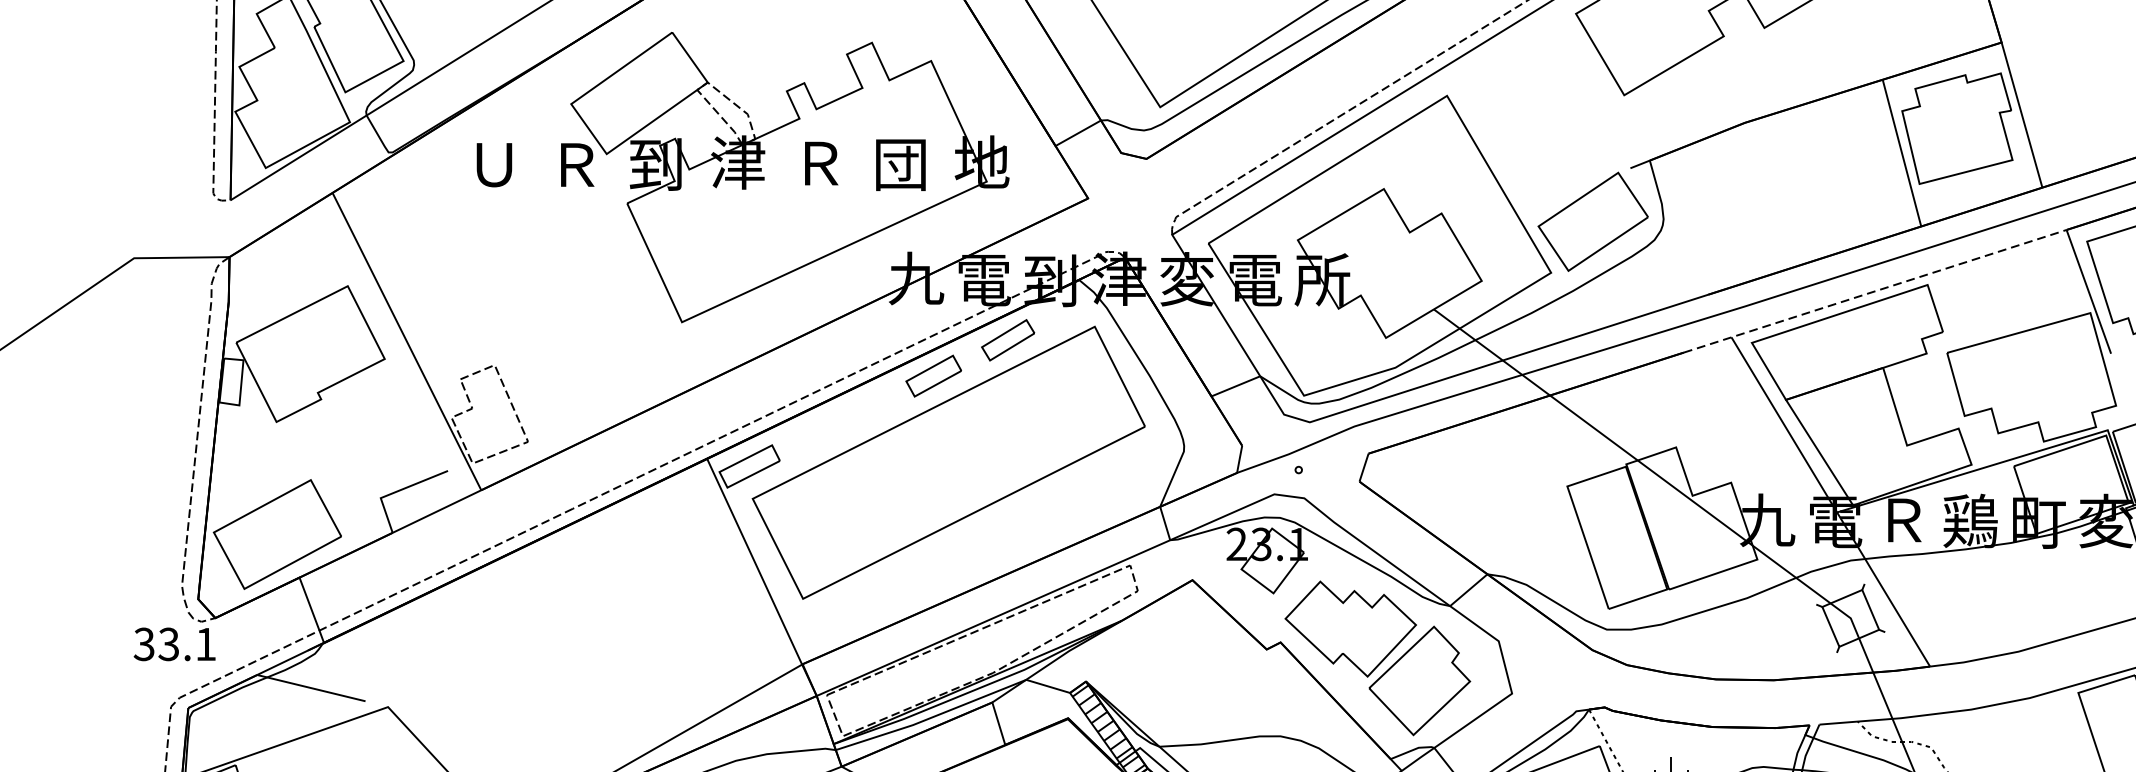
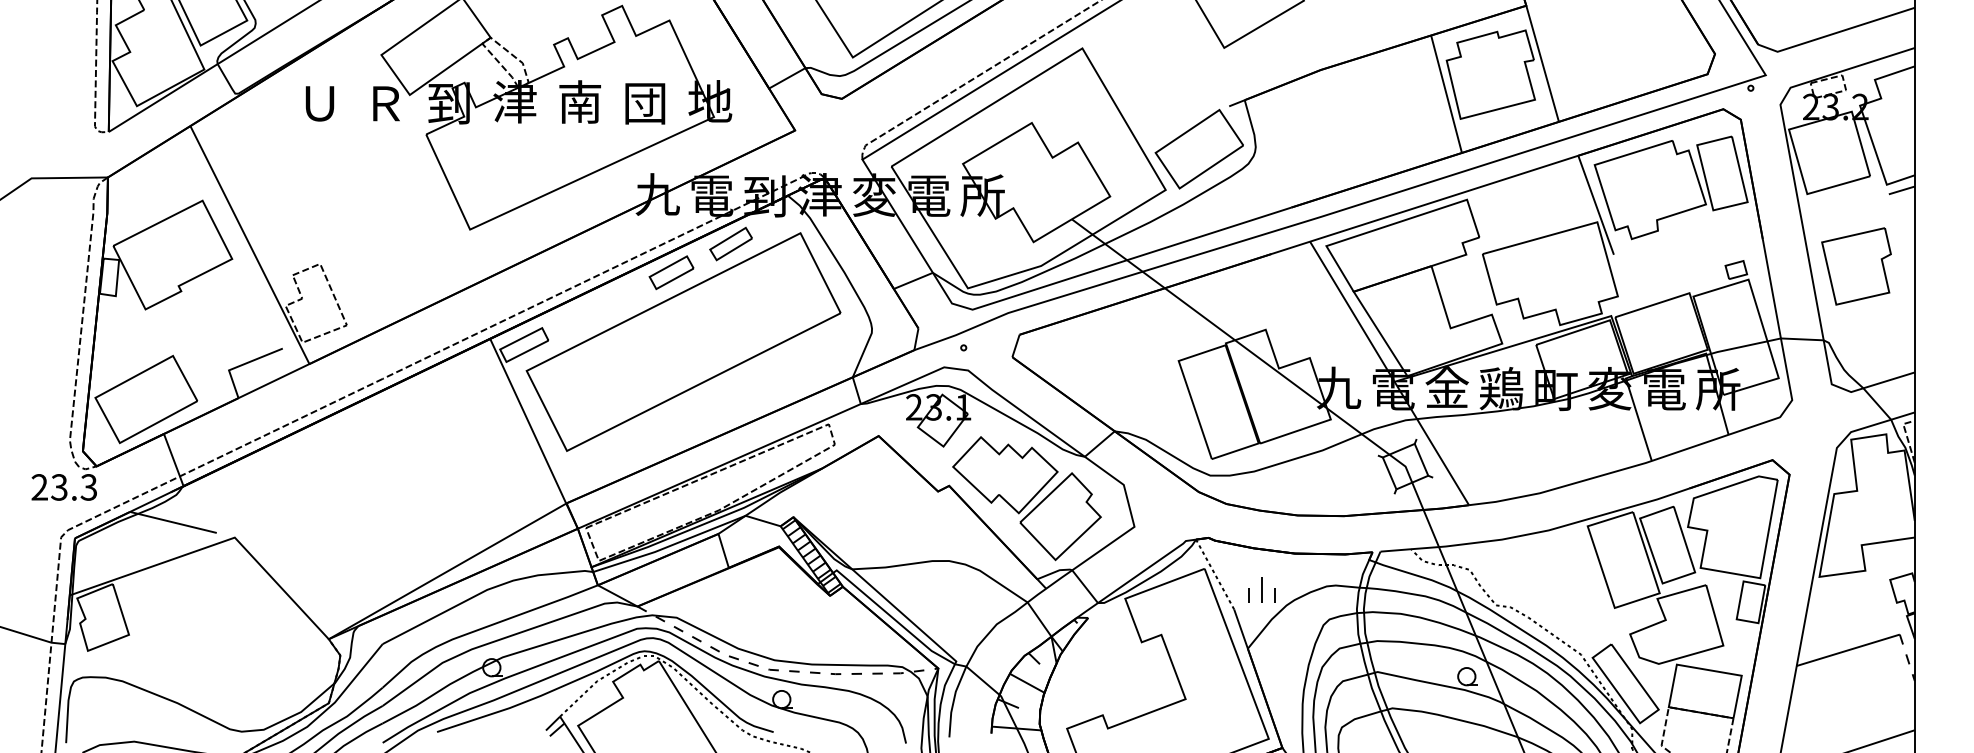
text: (818, 162) -> (579, 101), Ｒ -> 南
line: (1874, 292) -> (1424, 205), dashed -> solid
text: (1901, 518) -> (1446, 386), Ｒ -> 金
text: (174, 644) -> (63, 487), 33.1 -> 23.3

